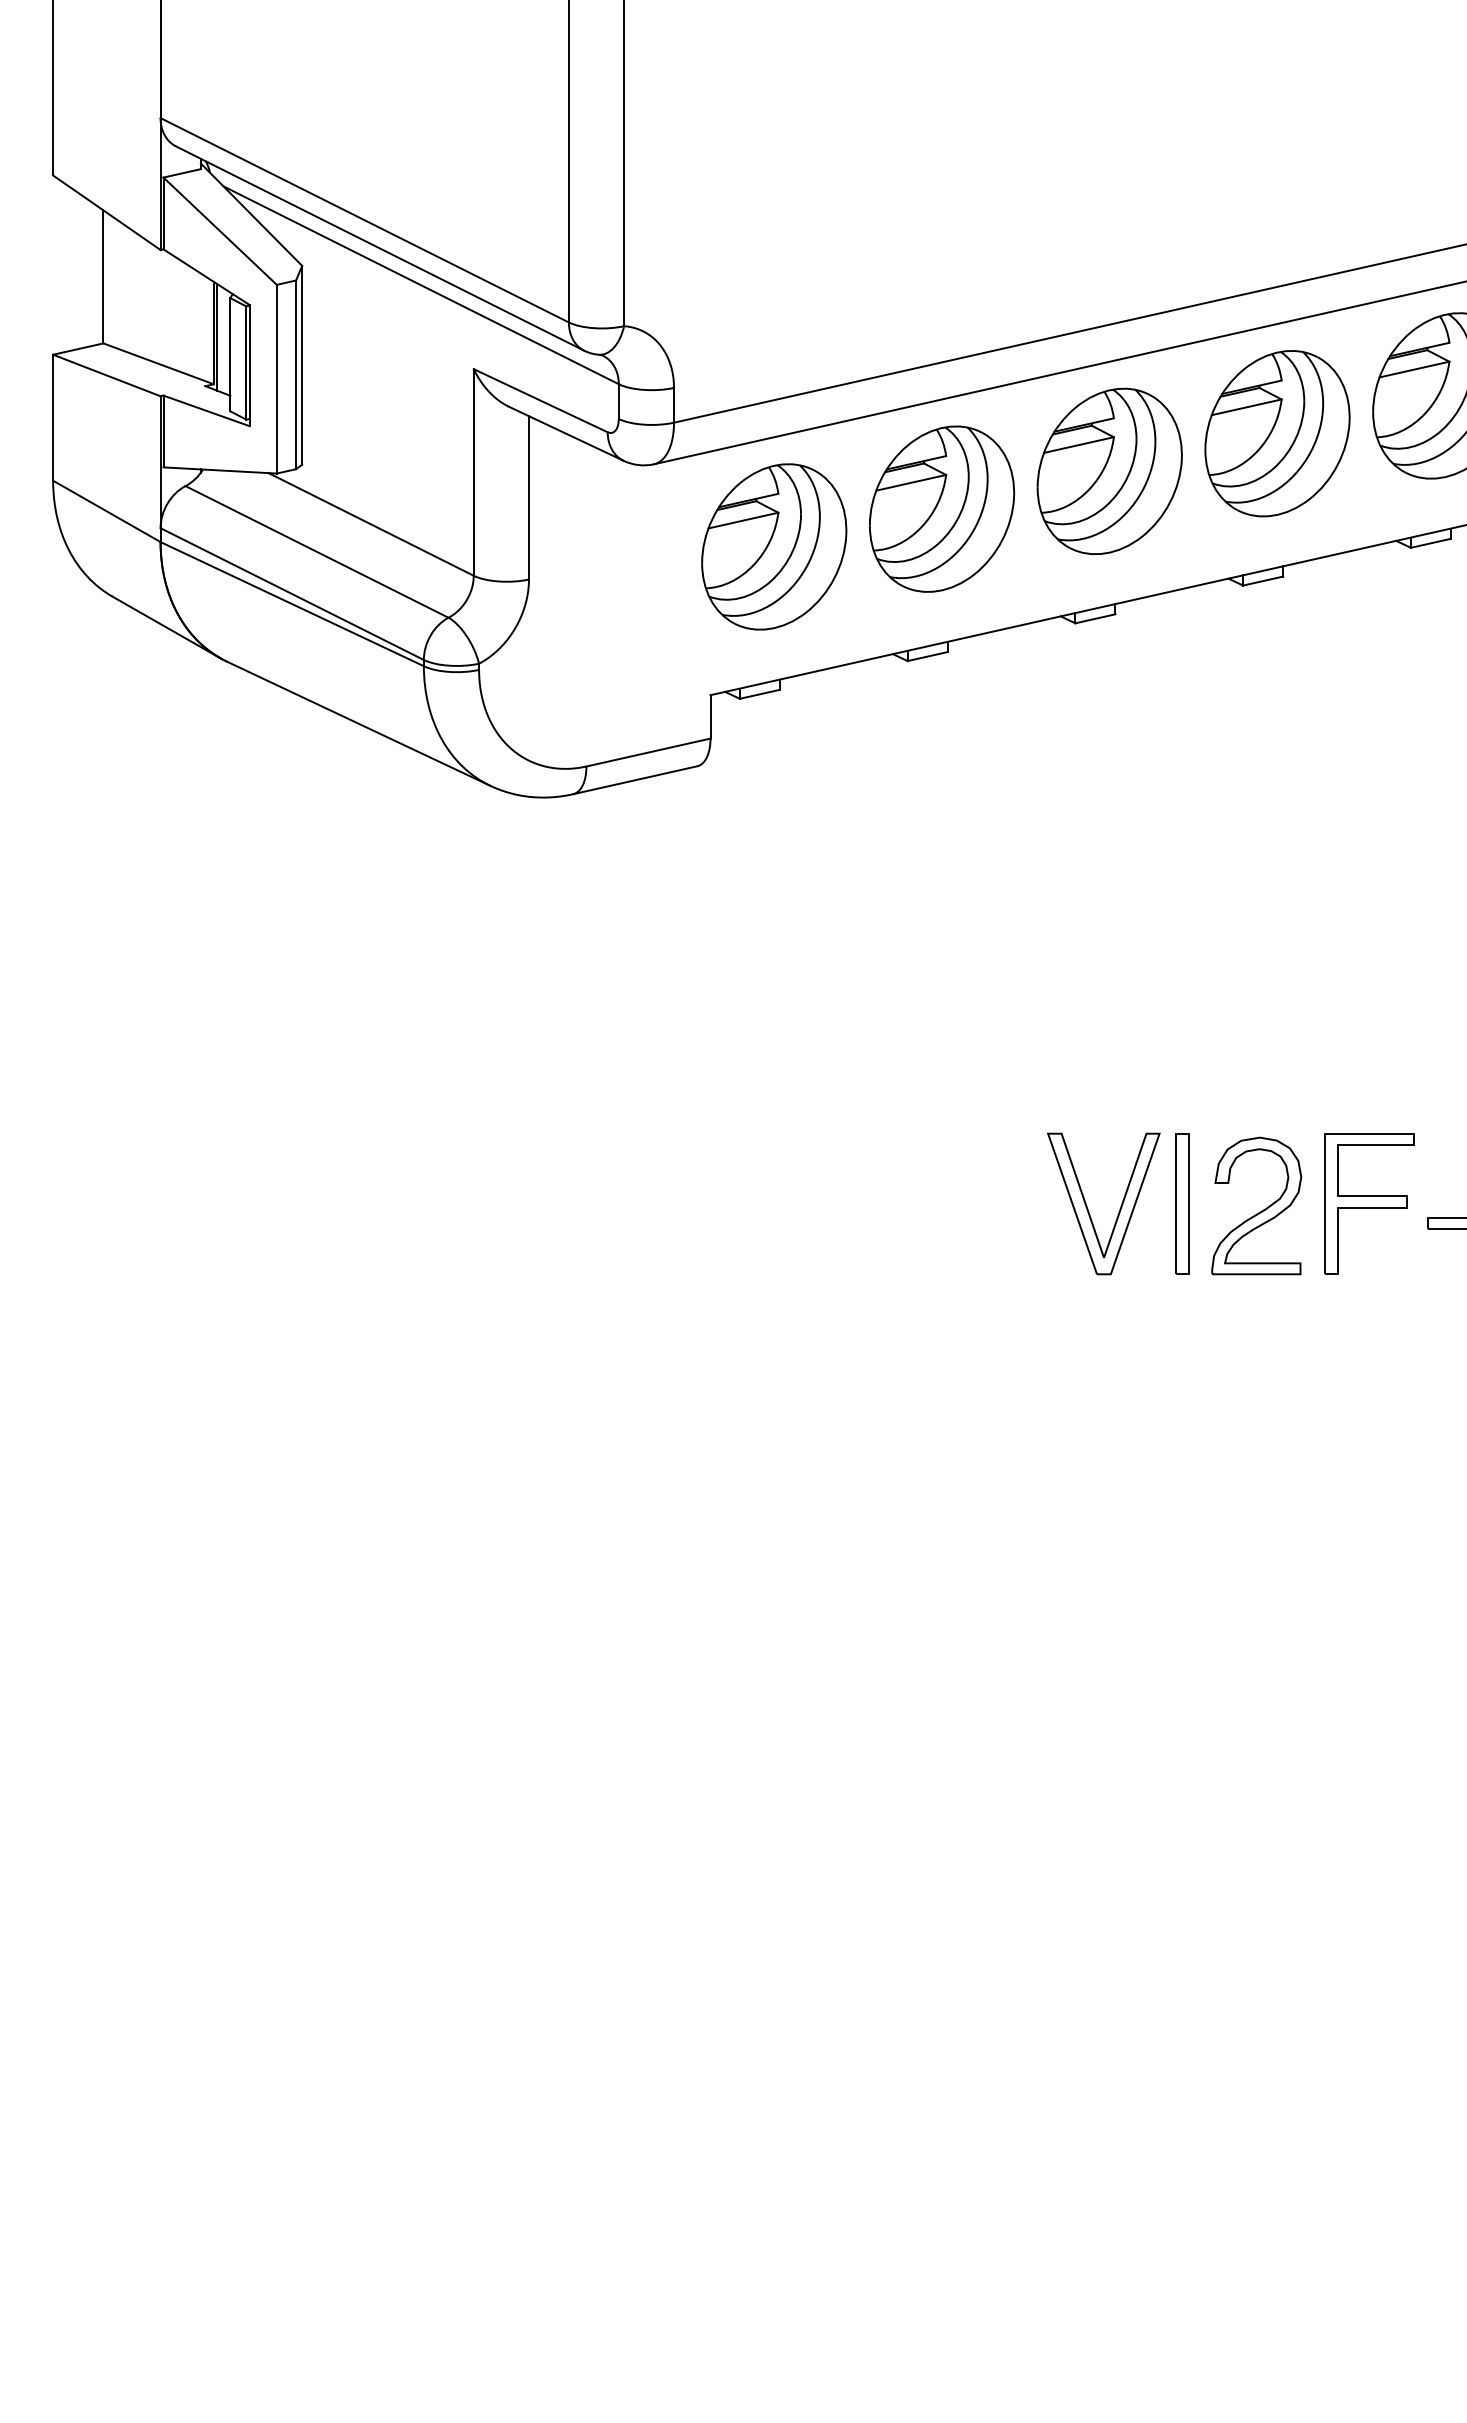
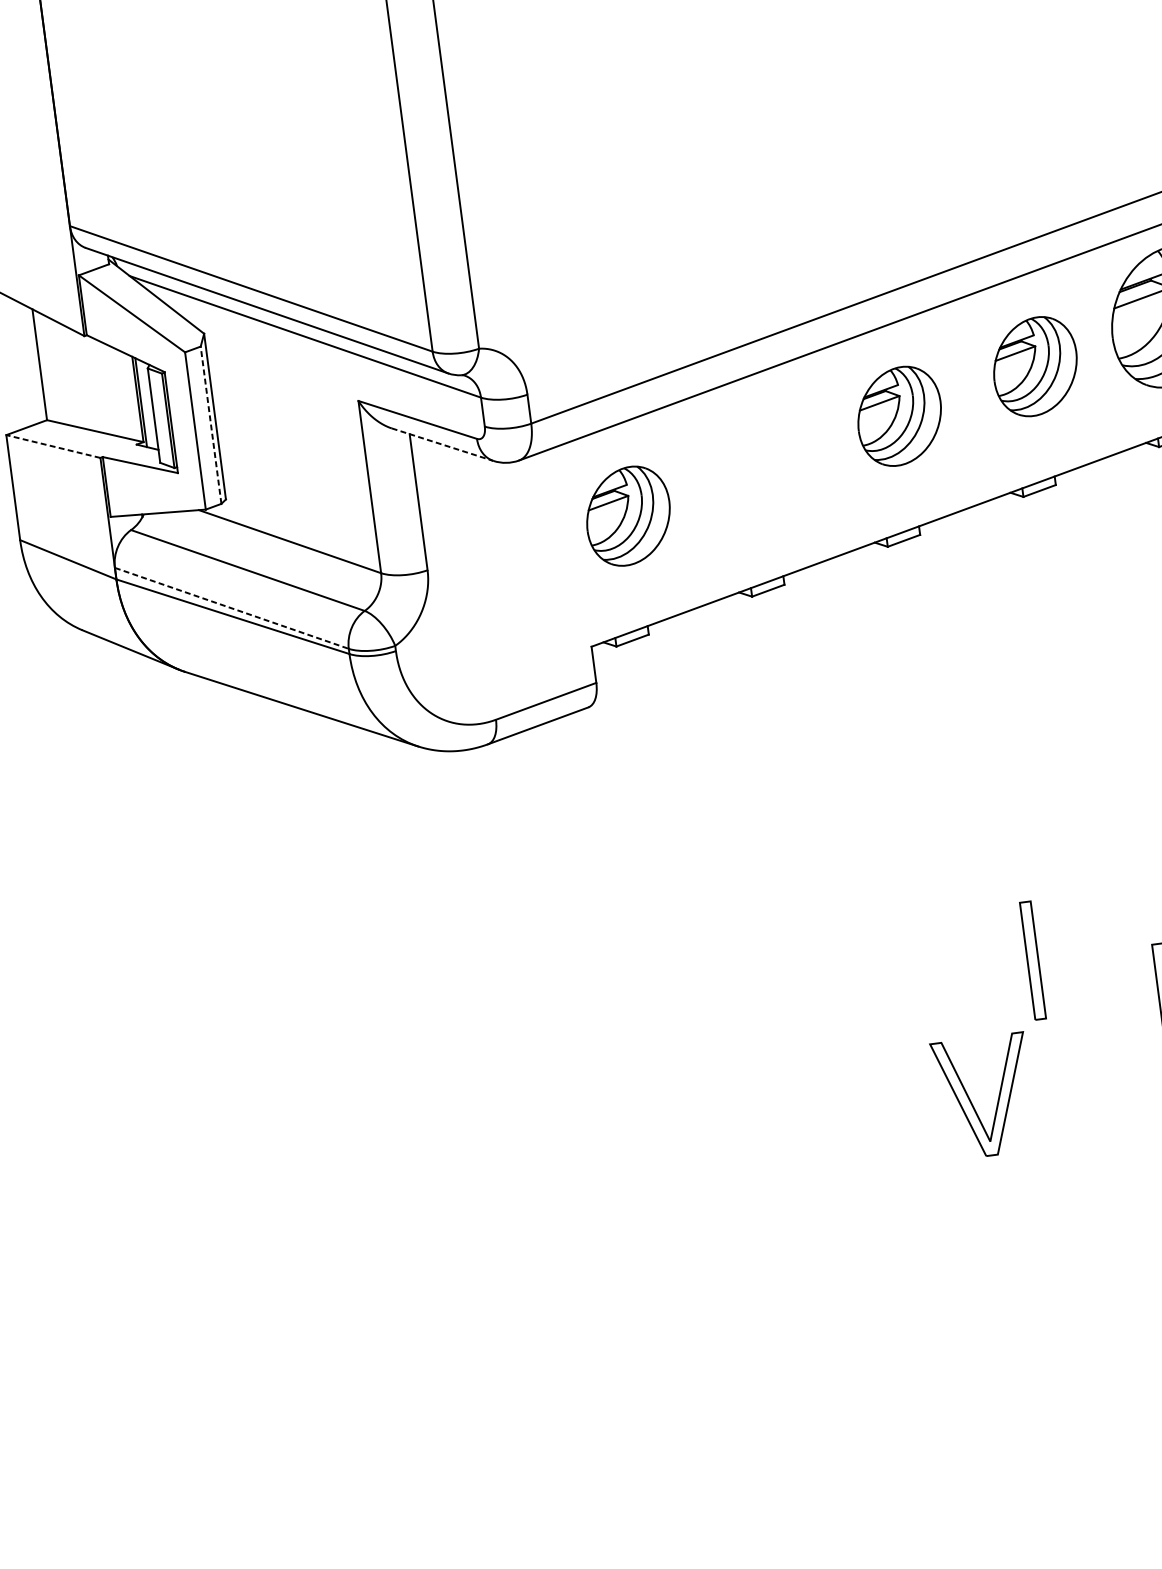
line: (296, 374) -> (211, 424), solid -> dashed
line: (106, 375) -> (53, 446), solid -> dashed
line: (566, 433) -> (442, 444), solid -> dashed
part: (1277, 433) -> (1035, 366), size x0.7
part: (1109, 470) -> (899, 415), size x0.7
part: (942, 508) -> (764, 465), removed
part: (774, 546) -> (628, 515), size x0.7
line: (292, 594) -> (232, 608), solid -> dashed
part: (1182, 1203) -> (1033, 960), moved
part: (1088, 1208) -> (972, 1102), moved
part: (1261, 1210) -> (1107, 1015), removed

